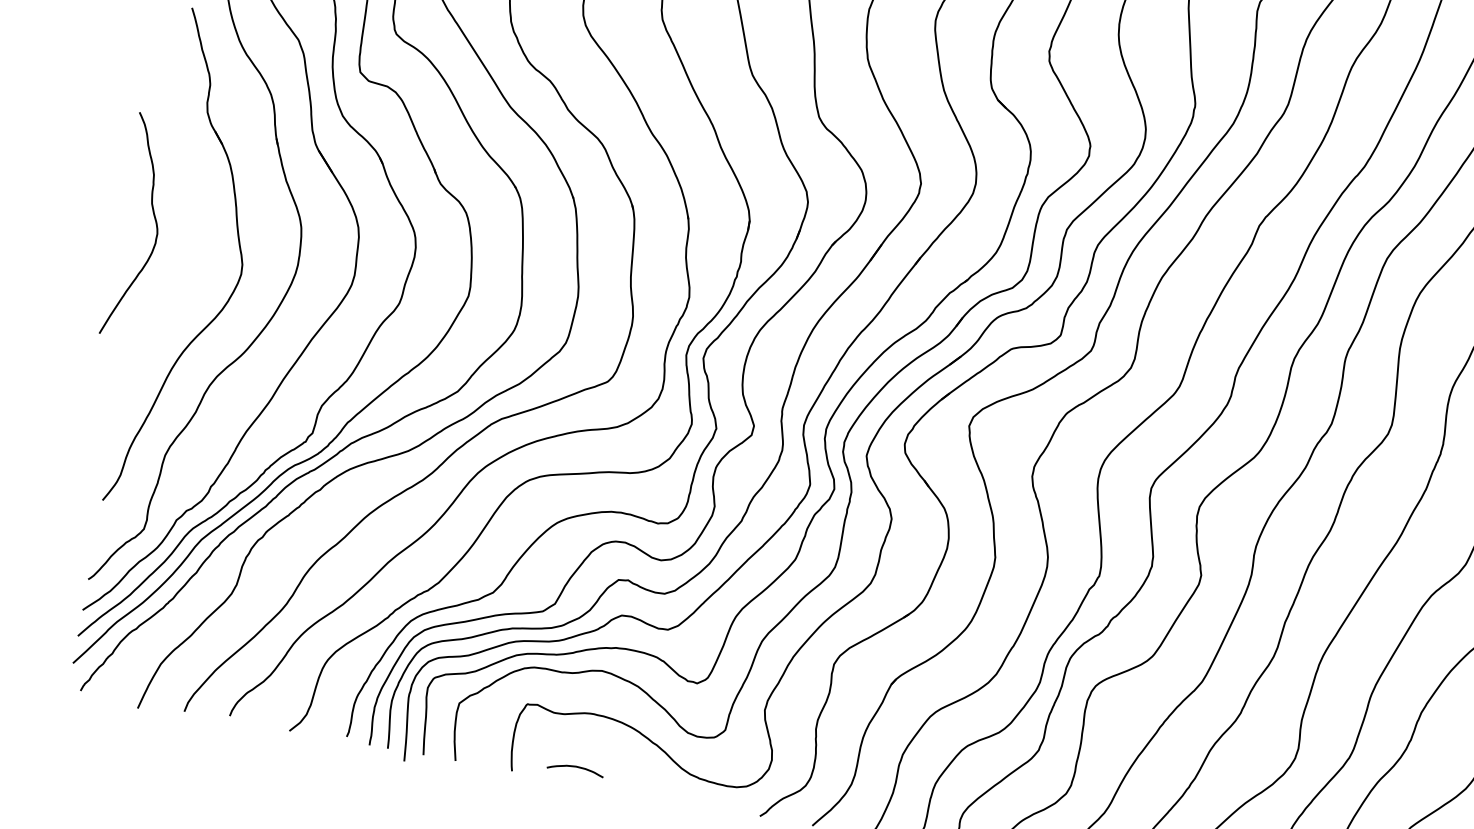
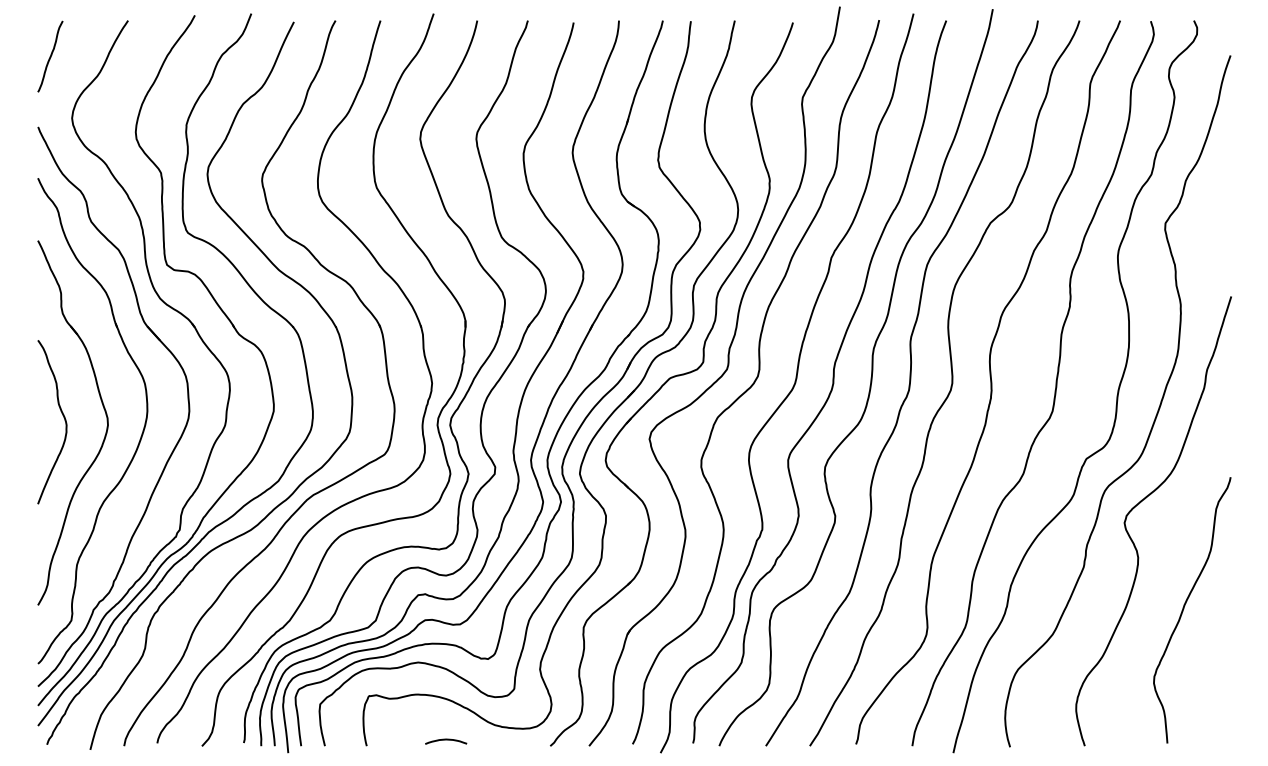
curve: (155, 222) -> (63, 417), moved
curve: (576, 768) -> (446, 740), moved

